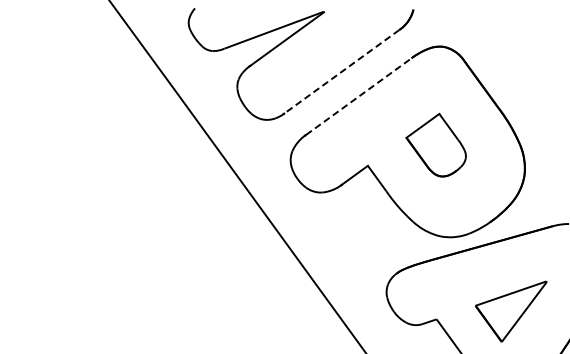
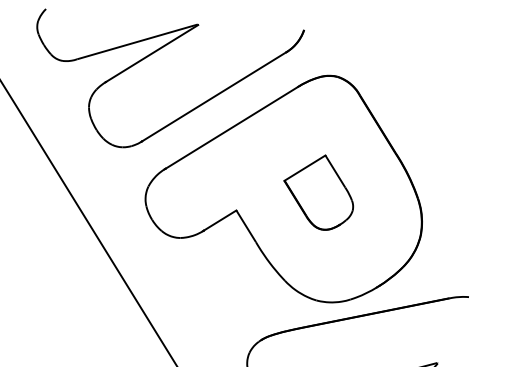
line: (341, 71) -> (213, 96), dashed -> solid
line: (359, 96) -> (232, 127), dashed -> solid

